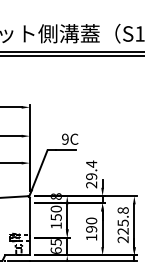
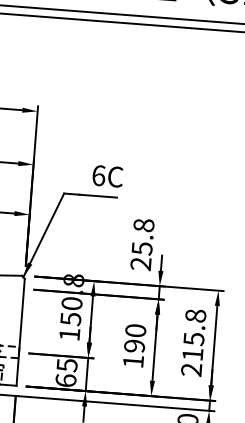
text: (65, 138) -> (99, 174), 9C -> 6C
text: (91, 170) -> (142, 237), 29.4 -> 25.8
text: (122, 231) -> (191, 354), 225.8 -> 215.8

